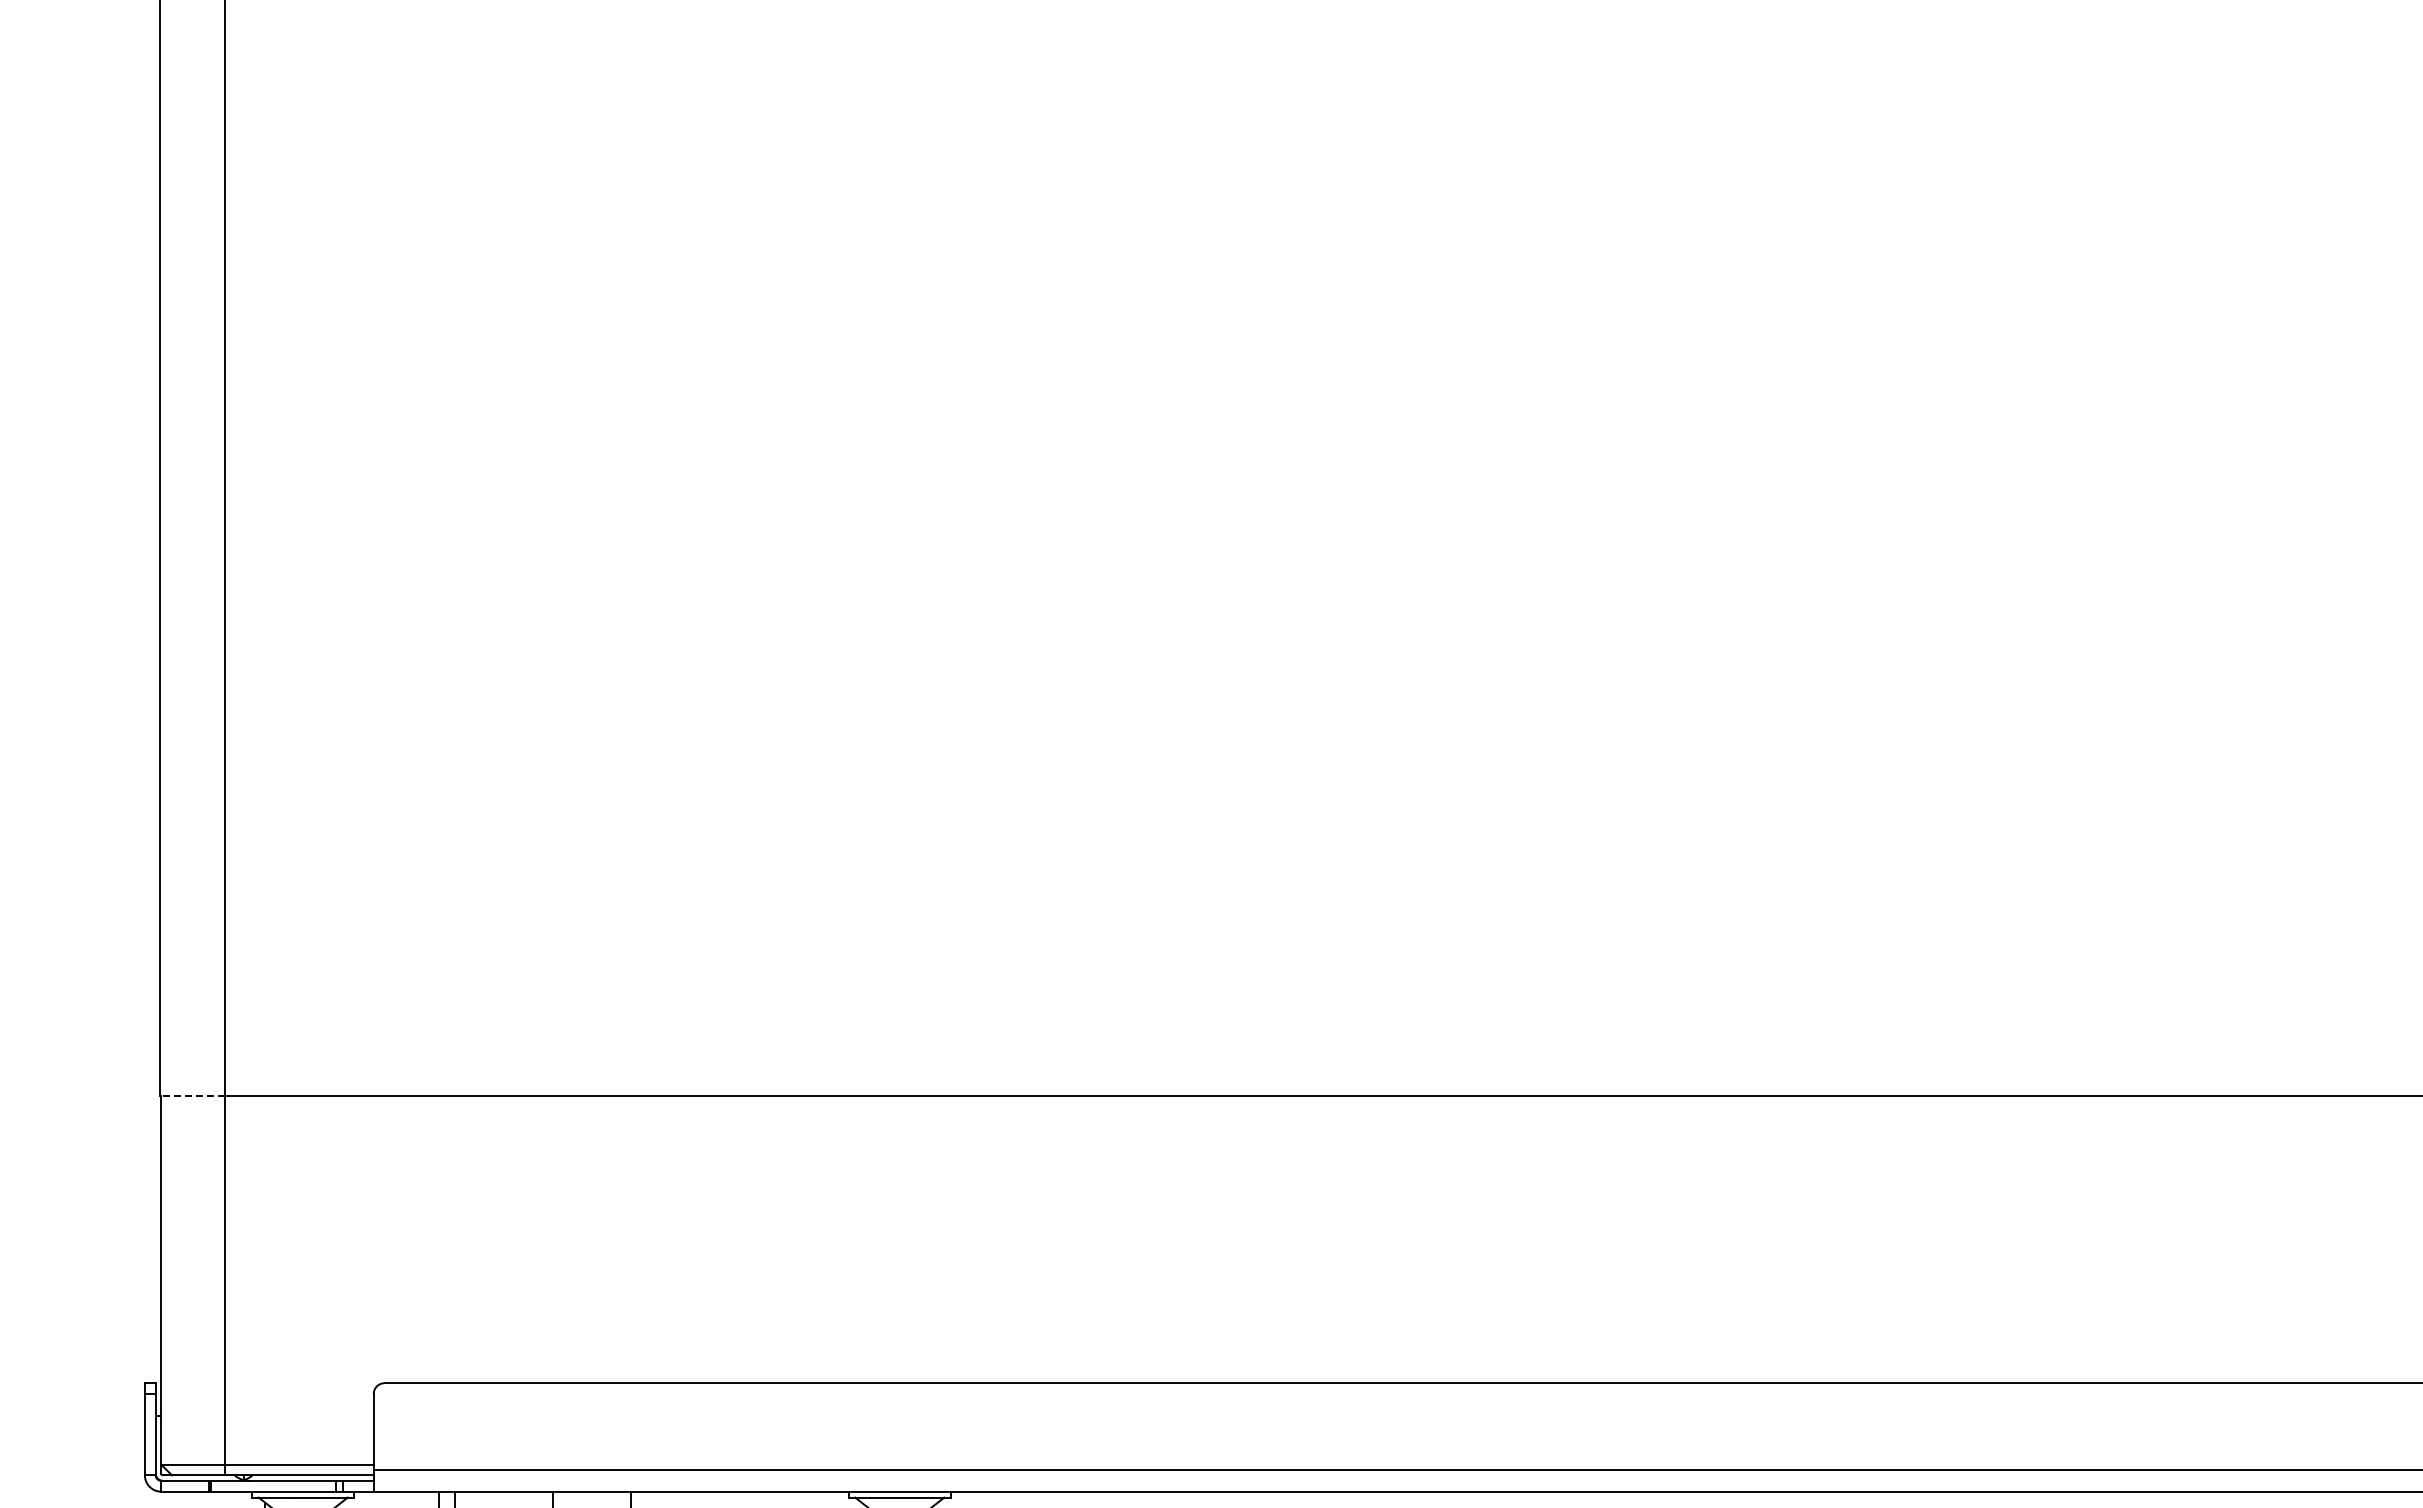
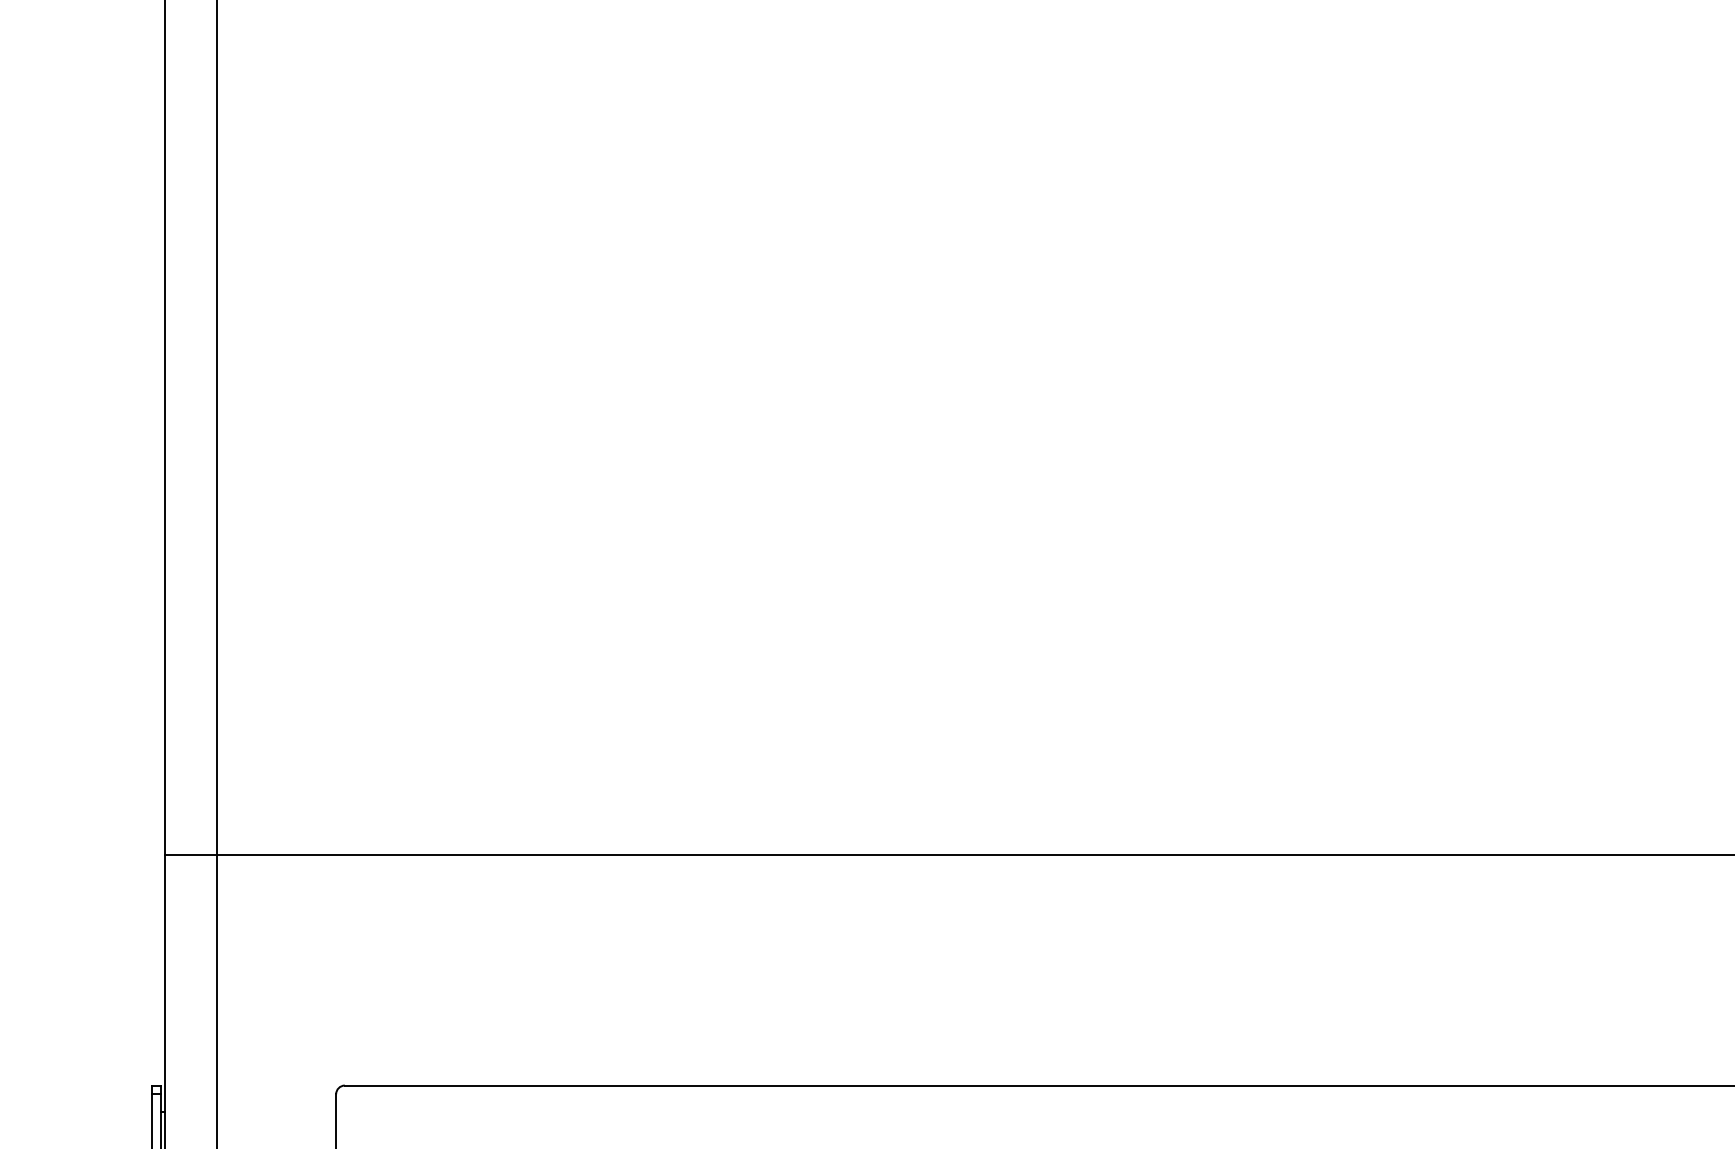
line: (192, 1095) -> (190, 854), dashed -> solid

